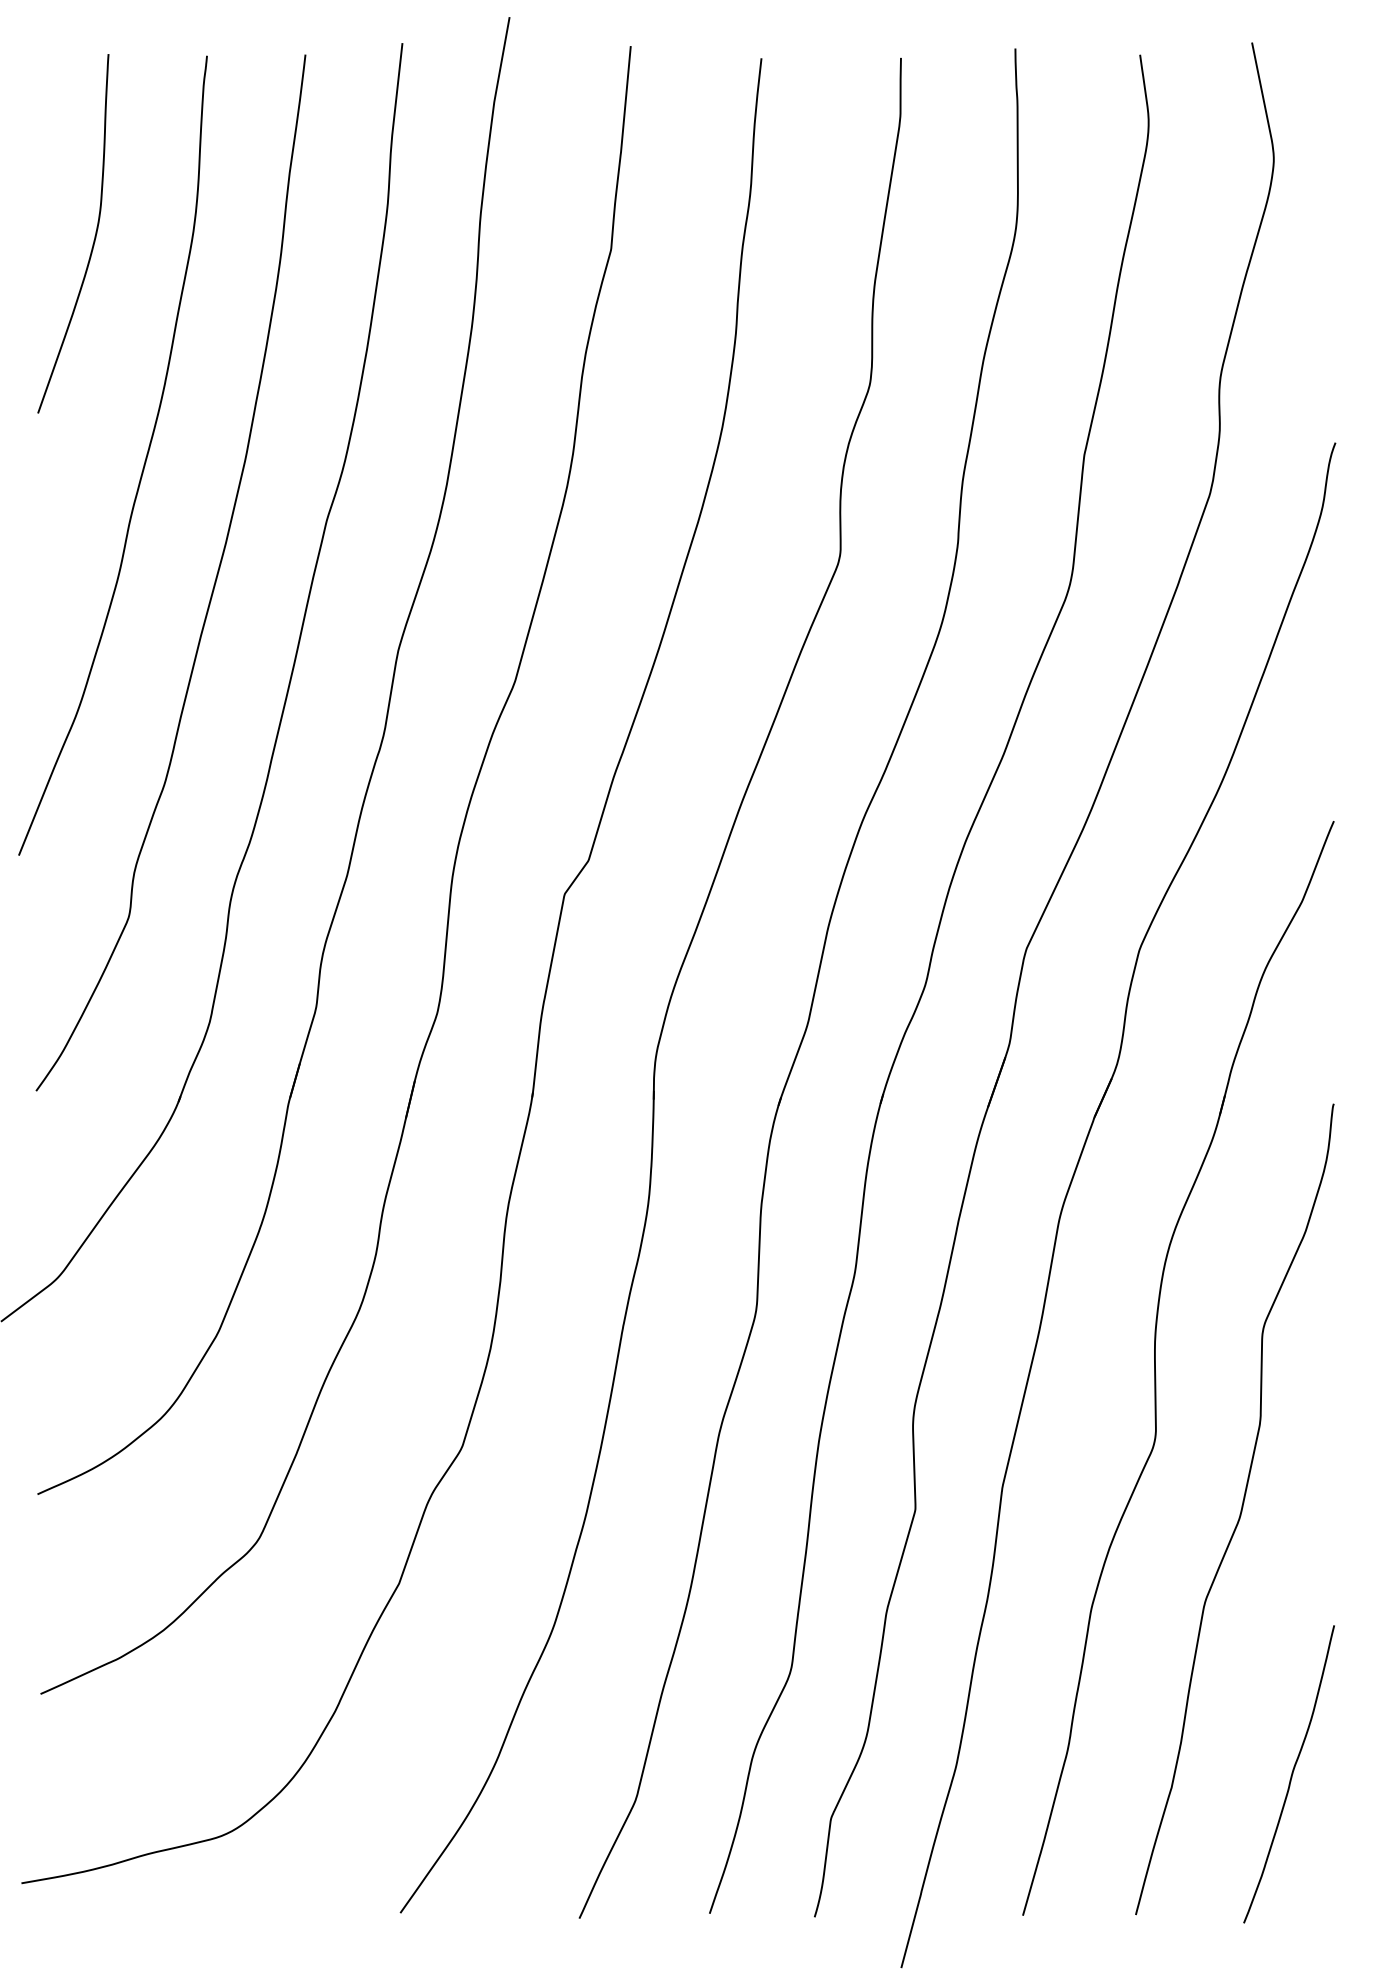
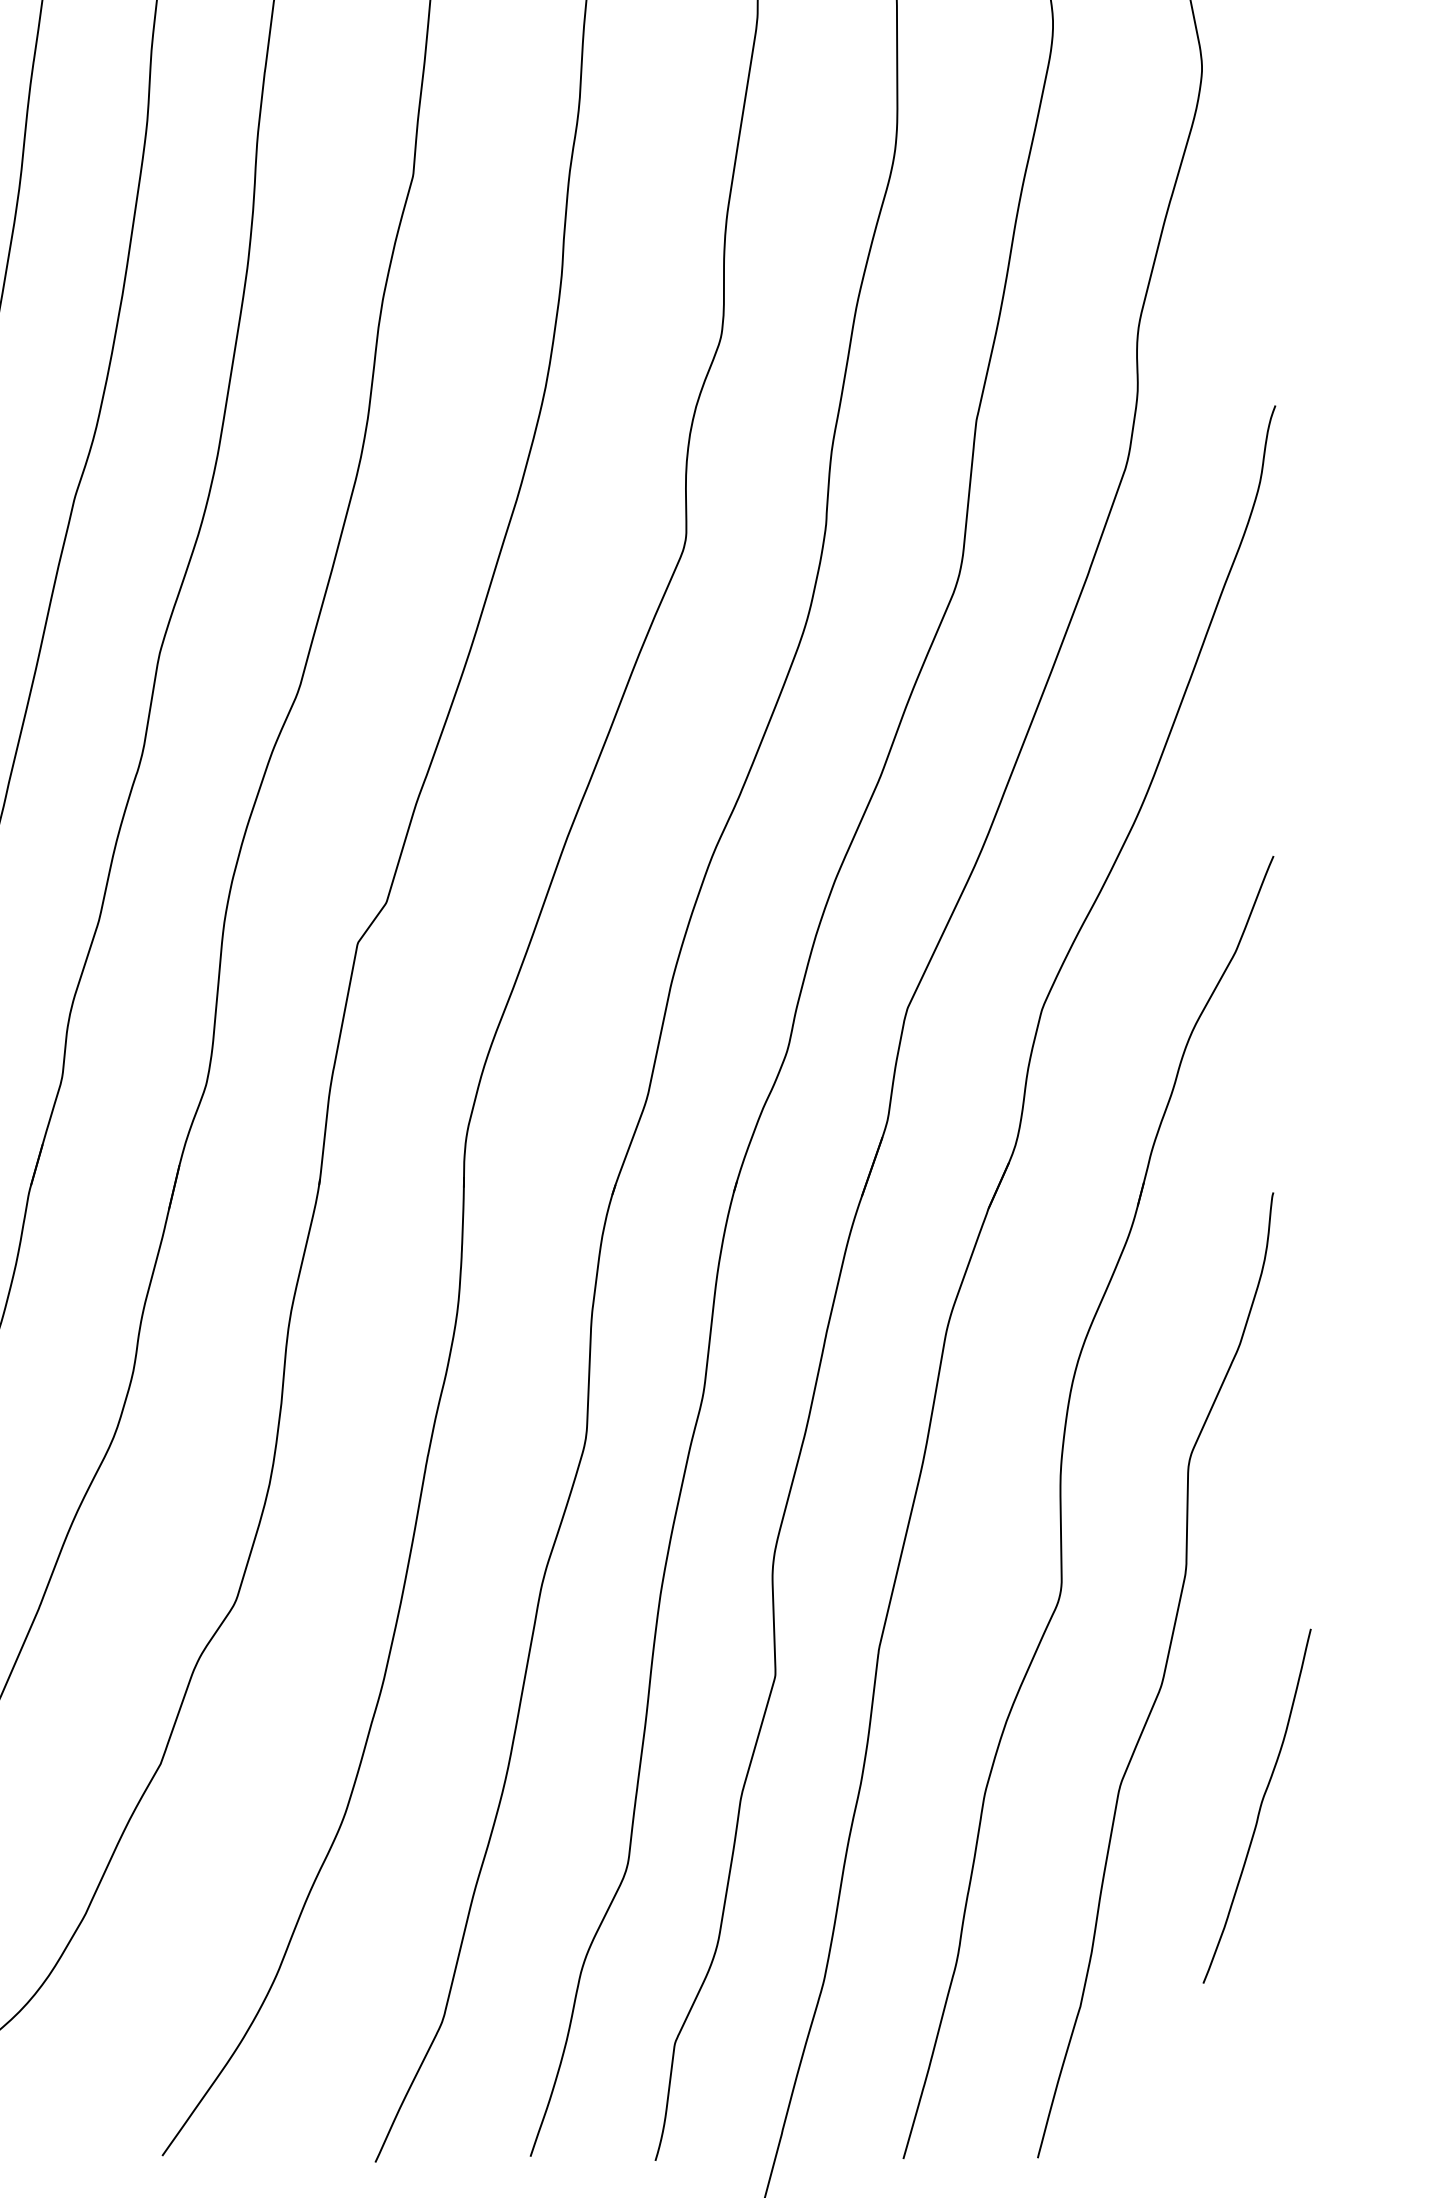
curve: (1290, 1776) -> (1258, 1808), moved

